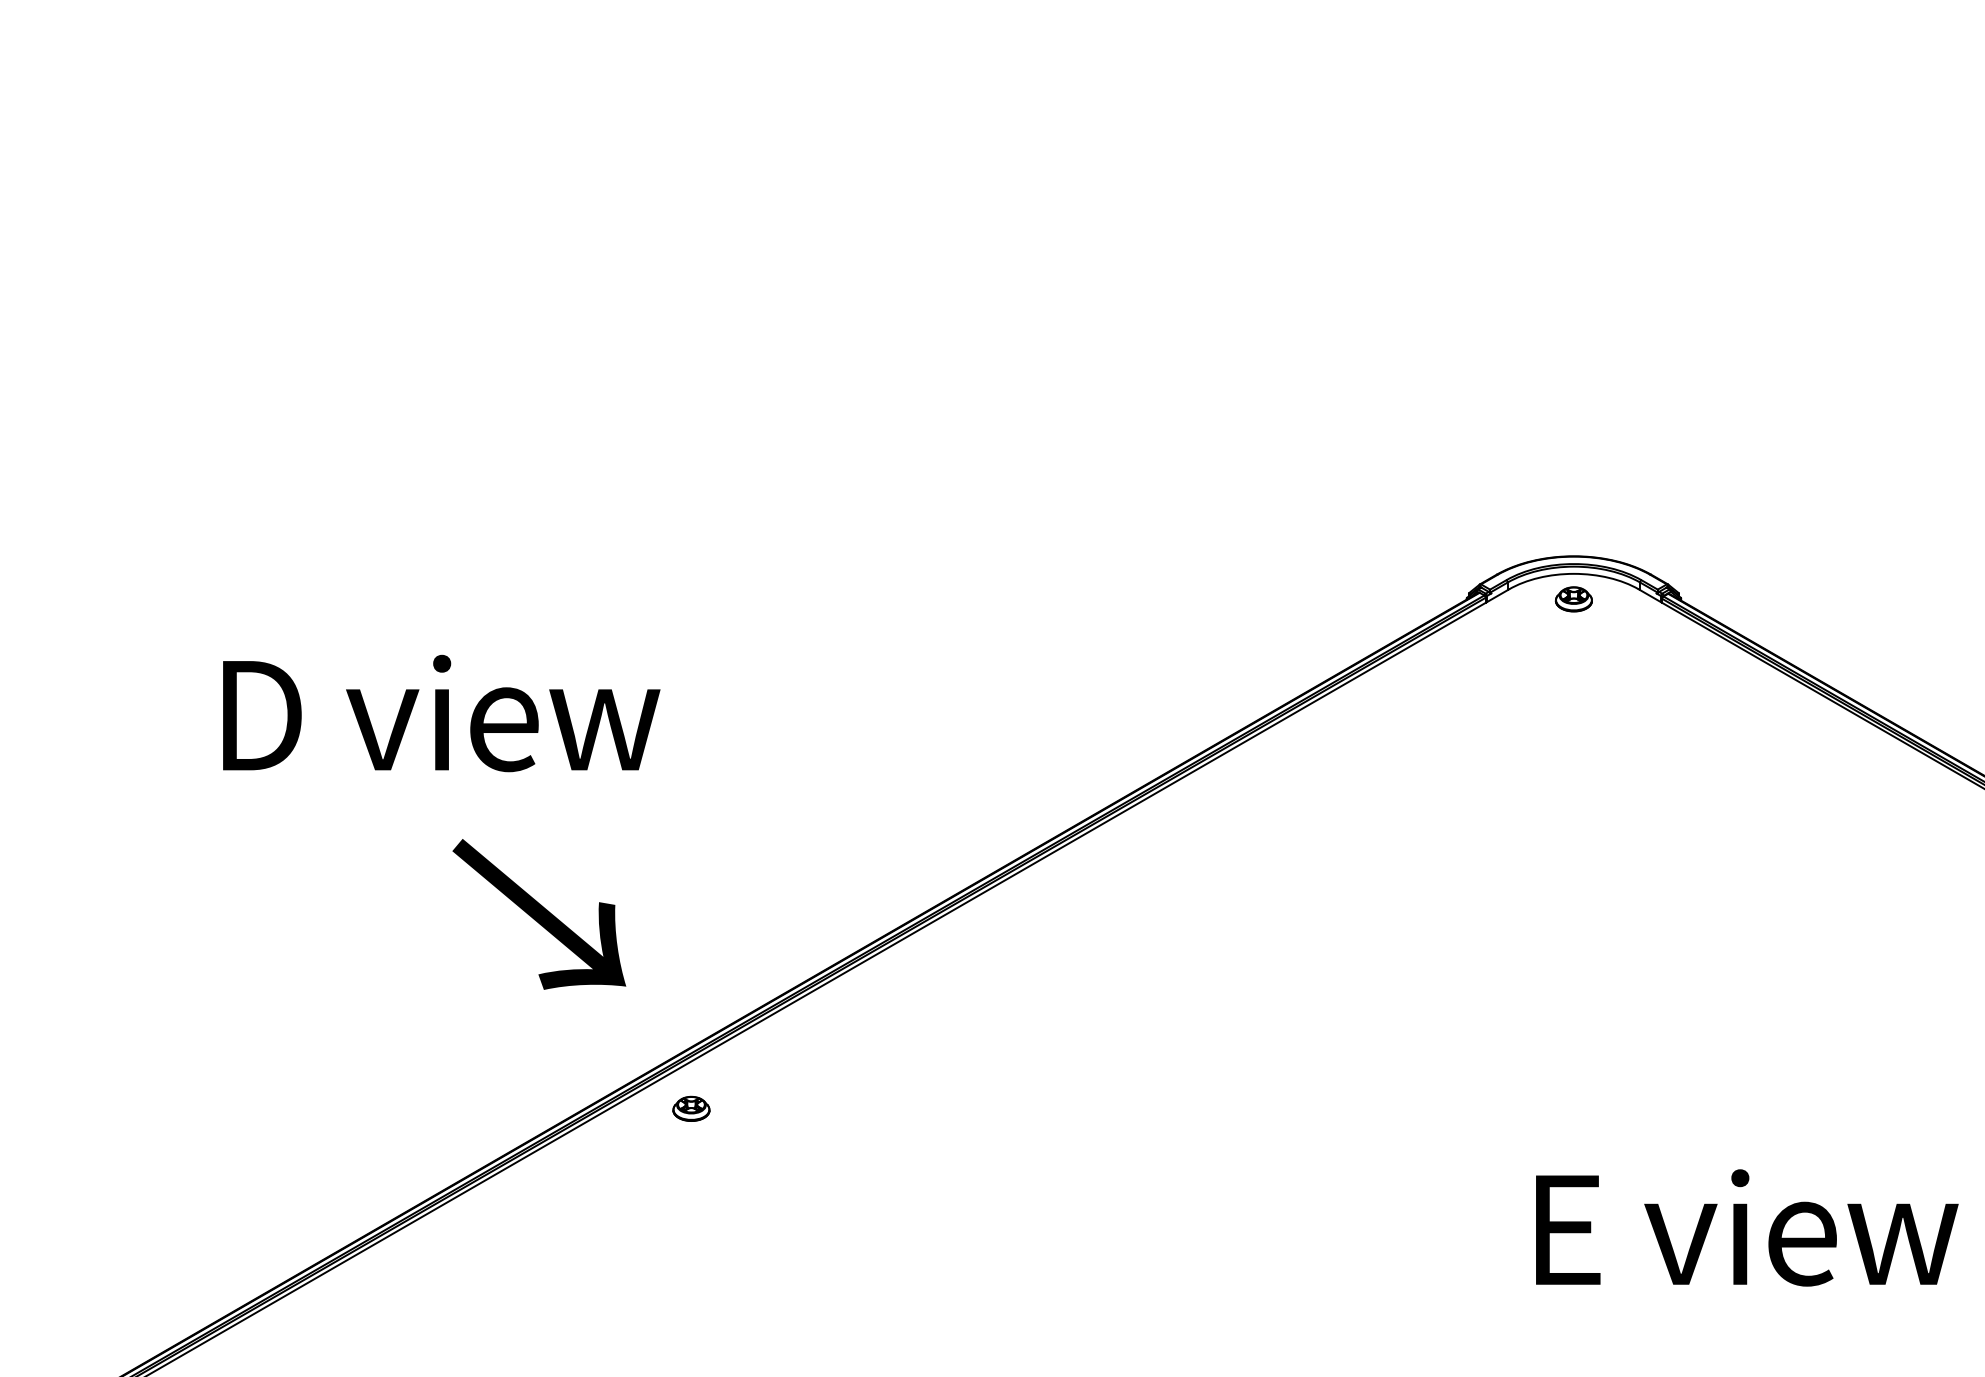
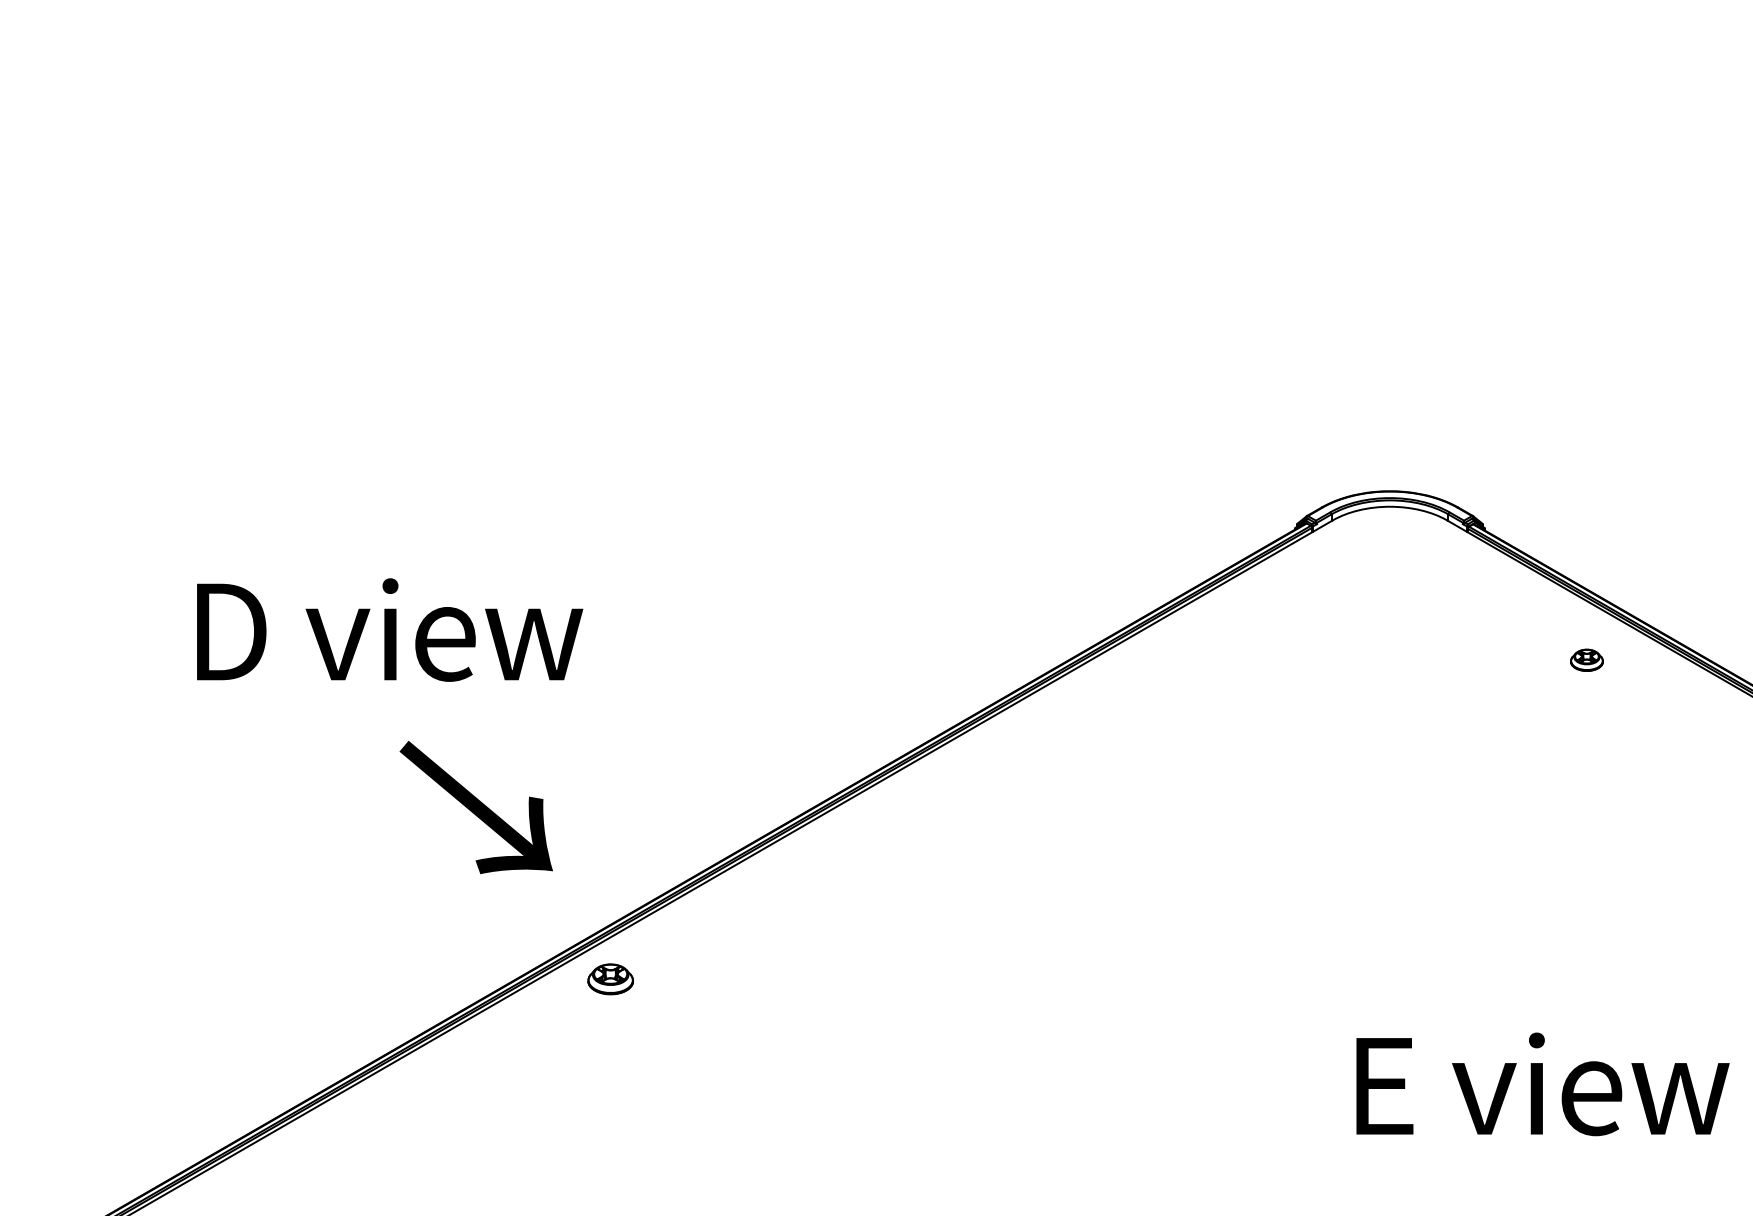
part: (1573, 598) -> (1586, 659), moved
part: (691, 1108) -> (610, 978), size x1.4

